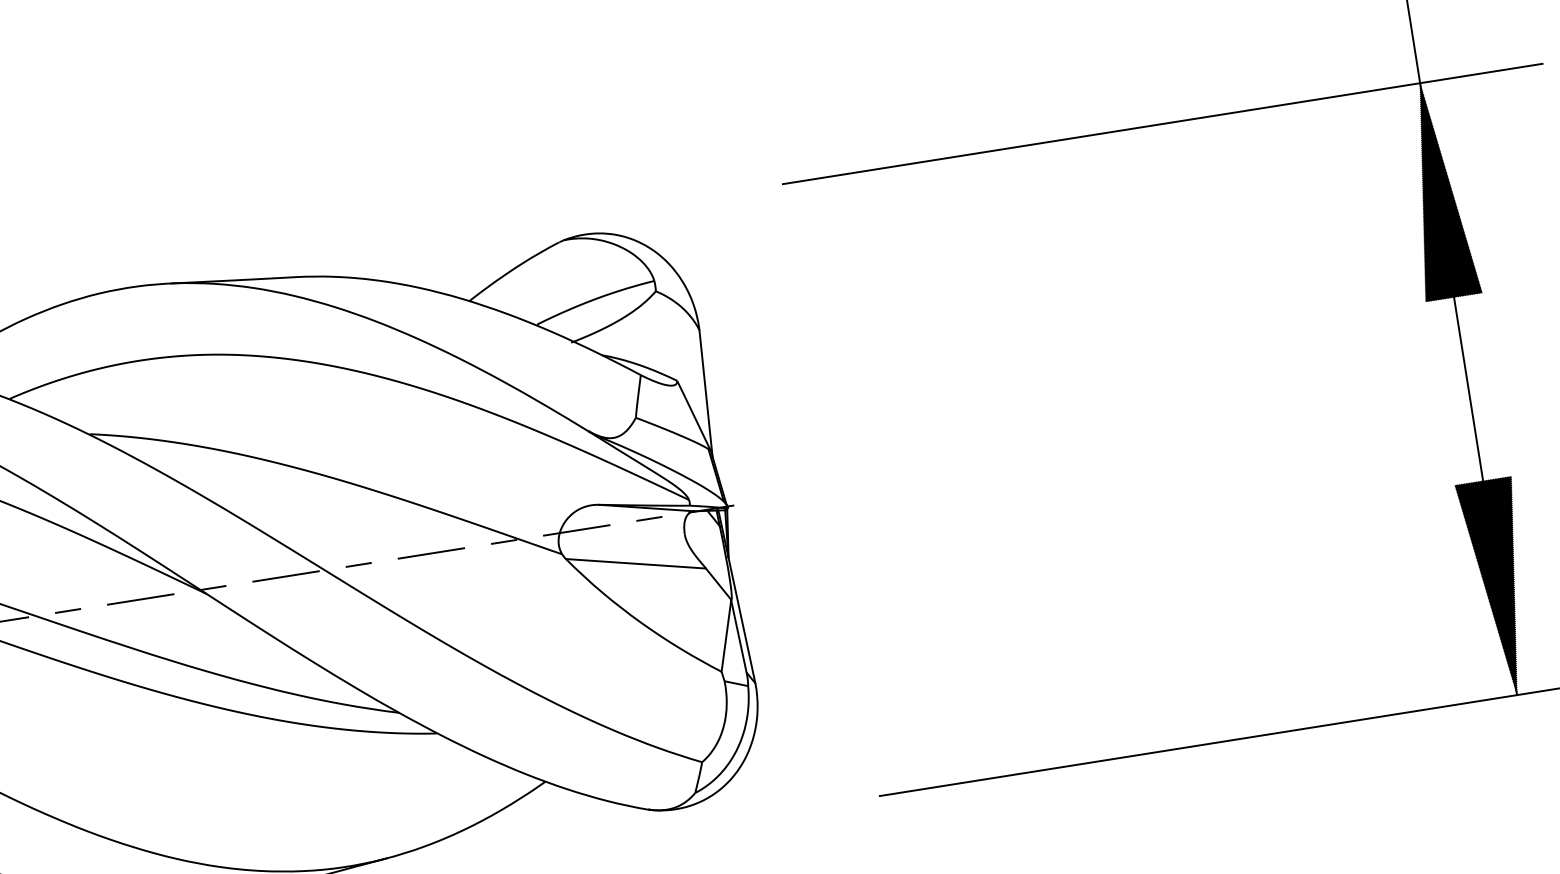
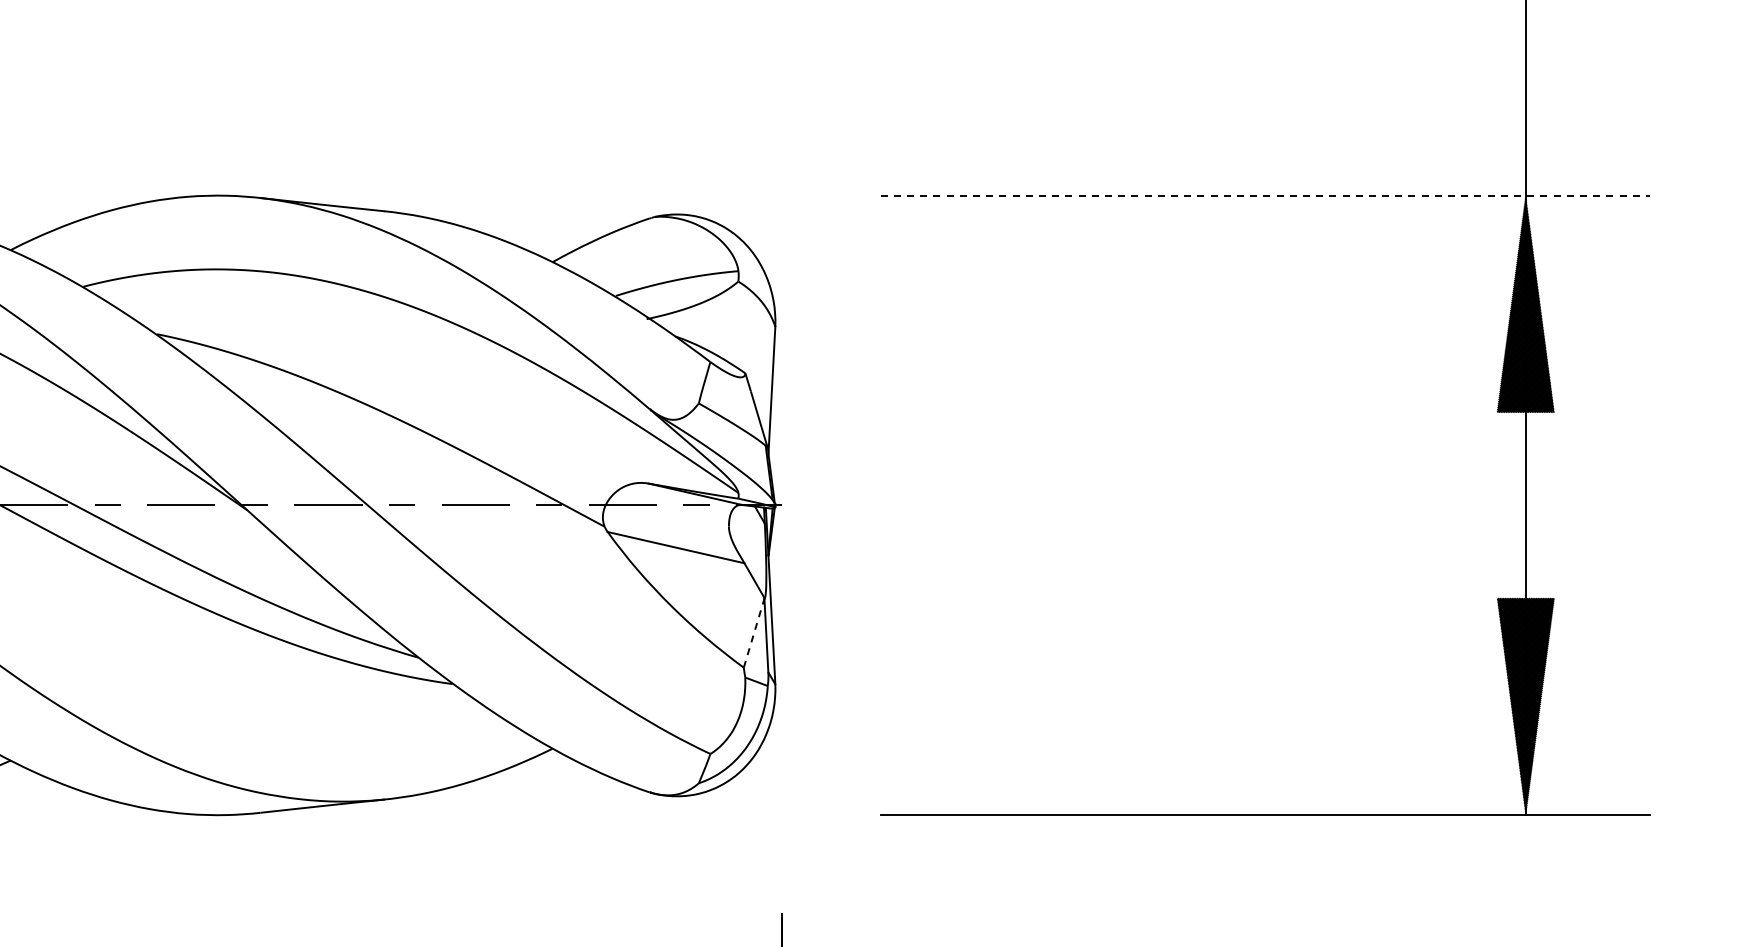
line: (1163, 123) -> (1265, 195), solid -> dashed
line: (726, 635) -> (754, 632), solid -> dashed

